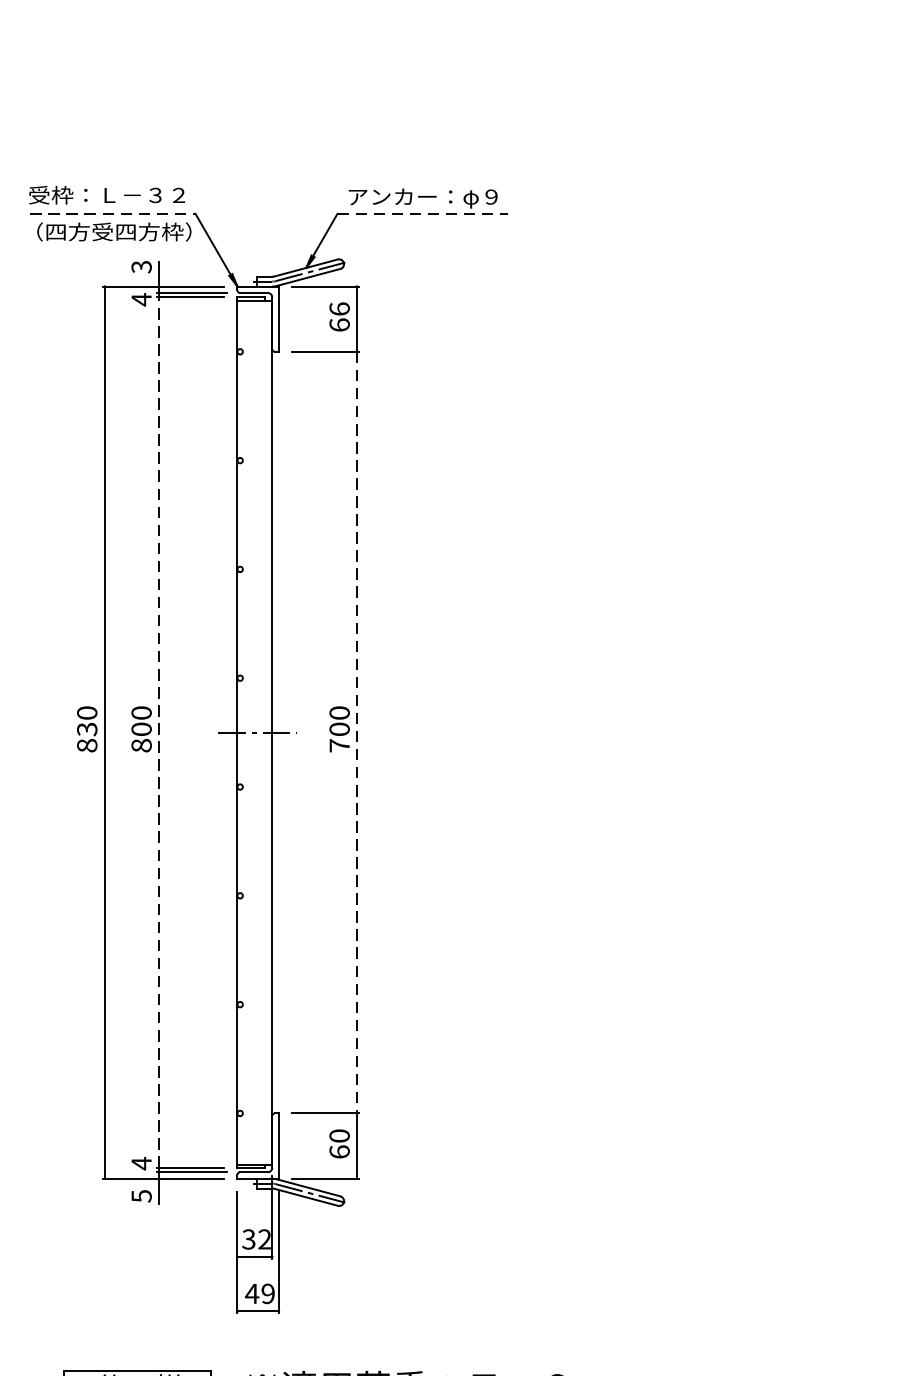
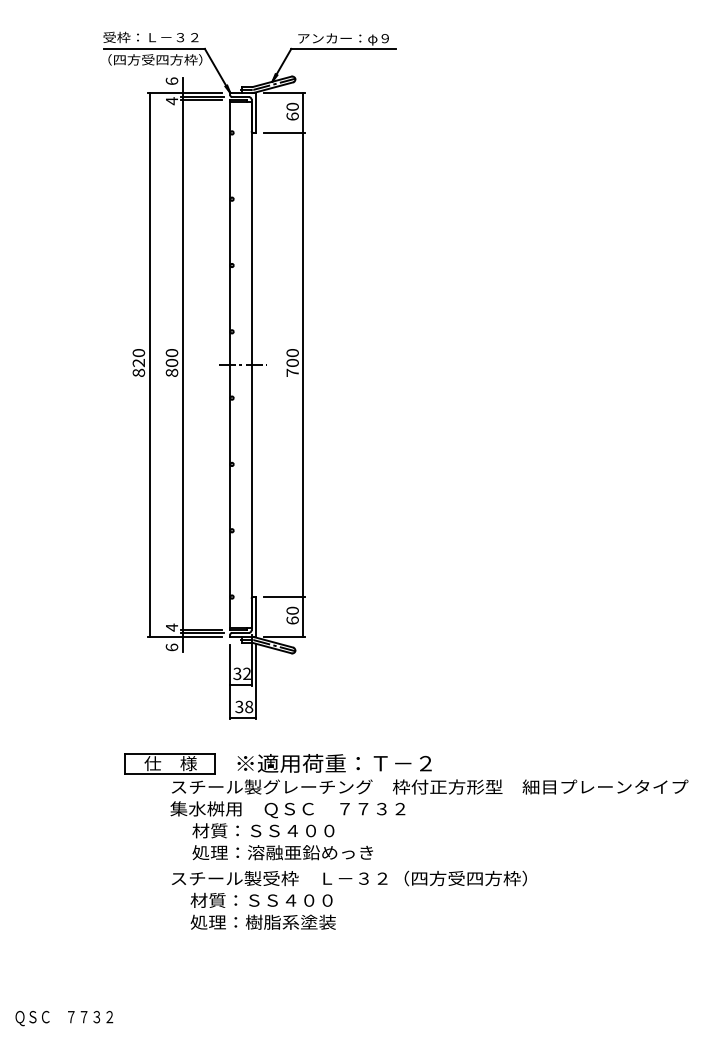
line: (114, 213) -> (155, 48), dashed -> solid
line: (423, 213) -> (343, 48), dashed -> solid
text: (140, 267) -> (171, 81), 3 -> 6
text: (339, 308) -> (292, 106), 66 -> 60
text: (88, 730) -> (139, 363), 830 -> 820
line: (158, 731) -> (182, 364), dashed -> solid
line: (357, 733) -> (303, 365), dashed -> solid
text: (140, 1196) -> (171, 647), 5 -> 6
text: (260, 1293) -> (244, 706), 49 -> 38

